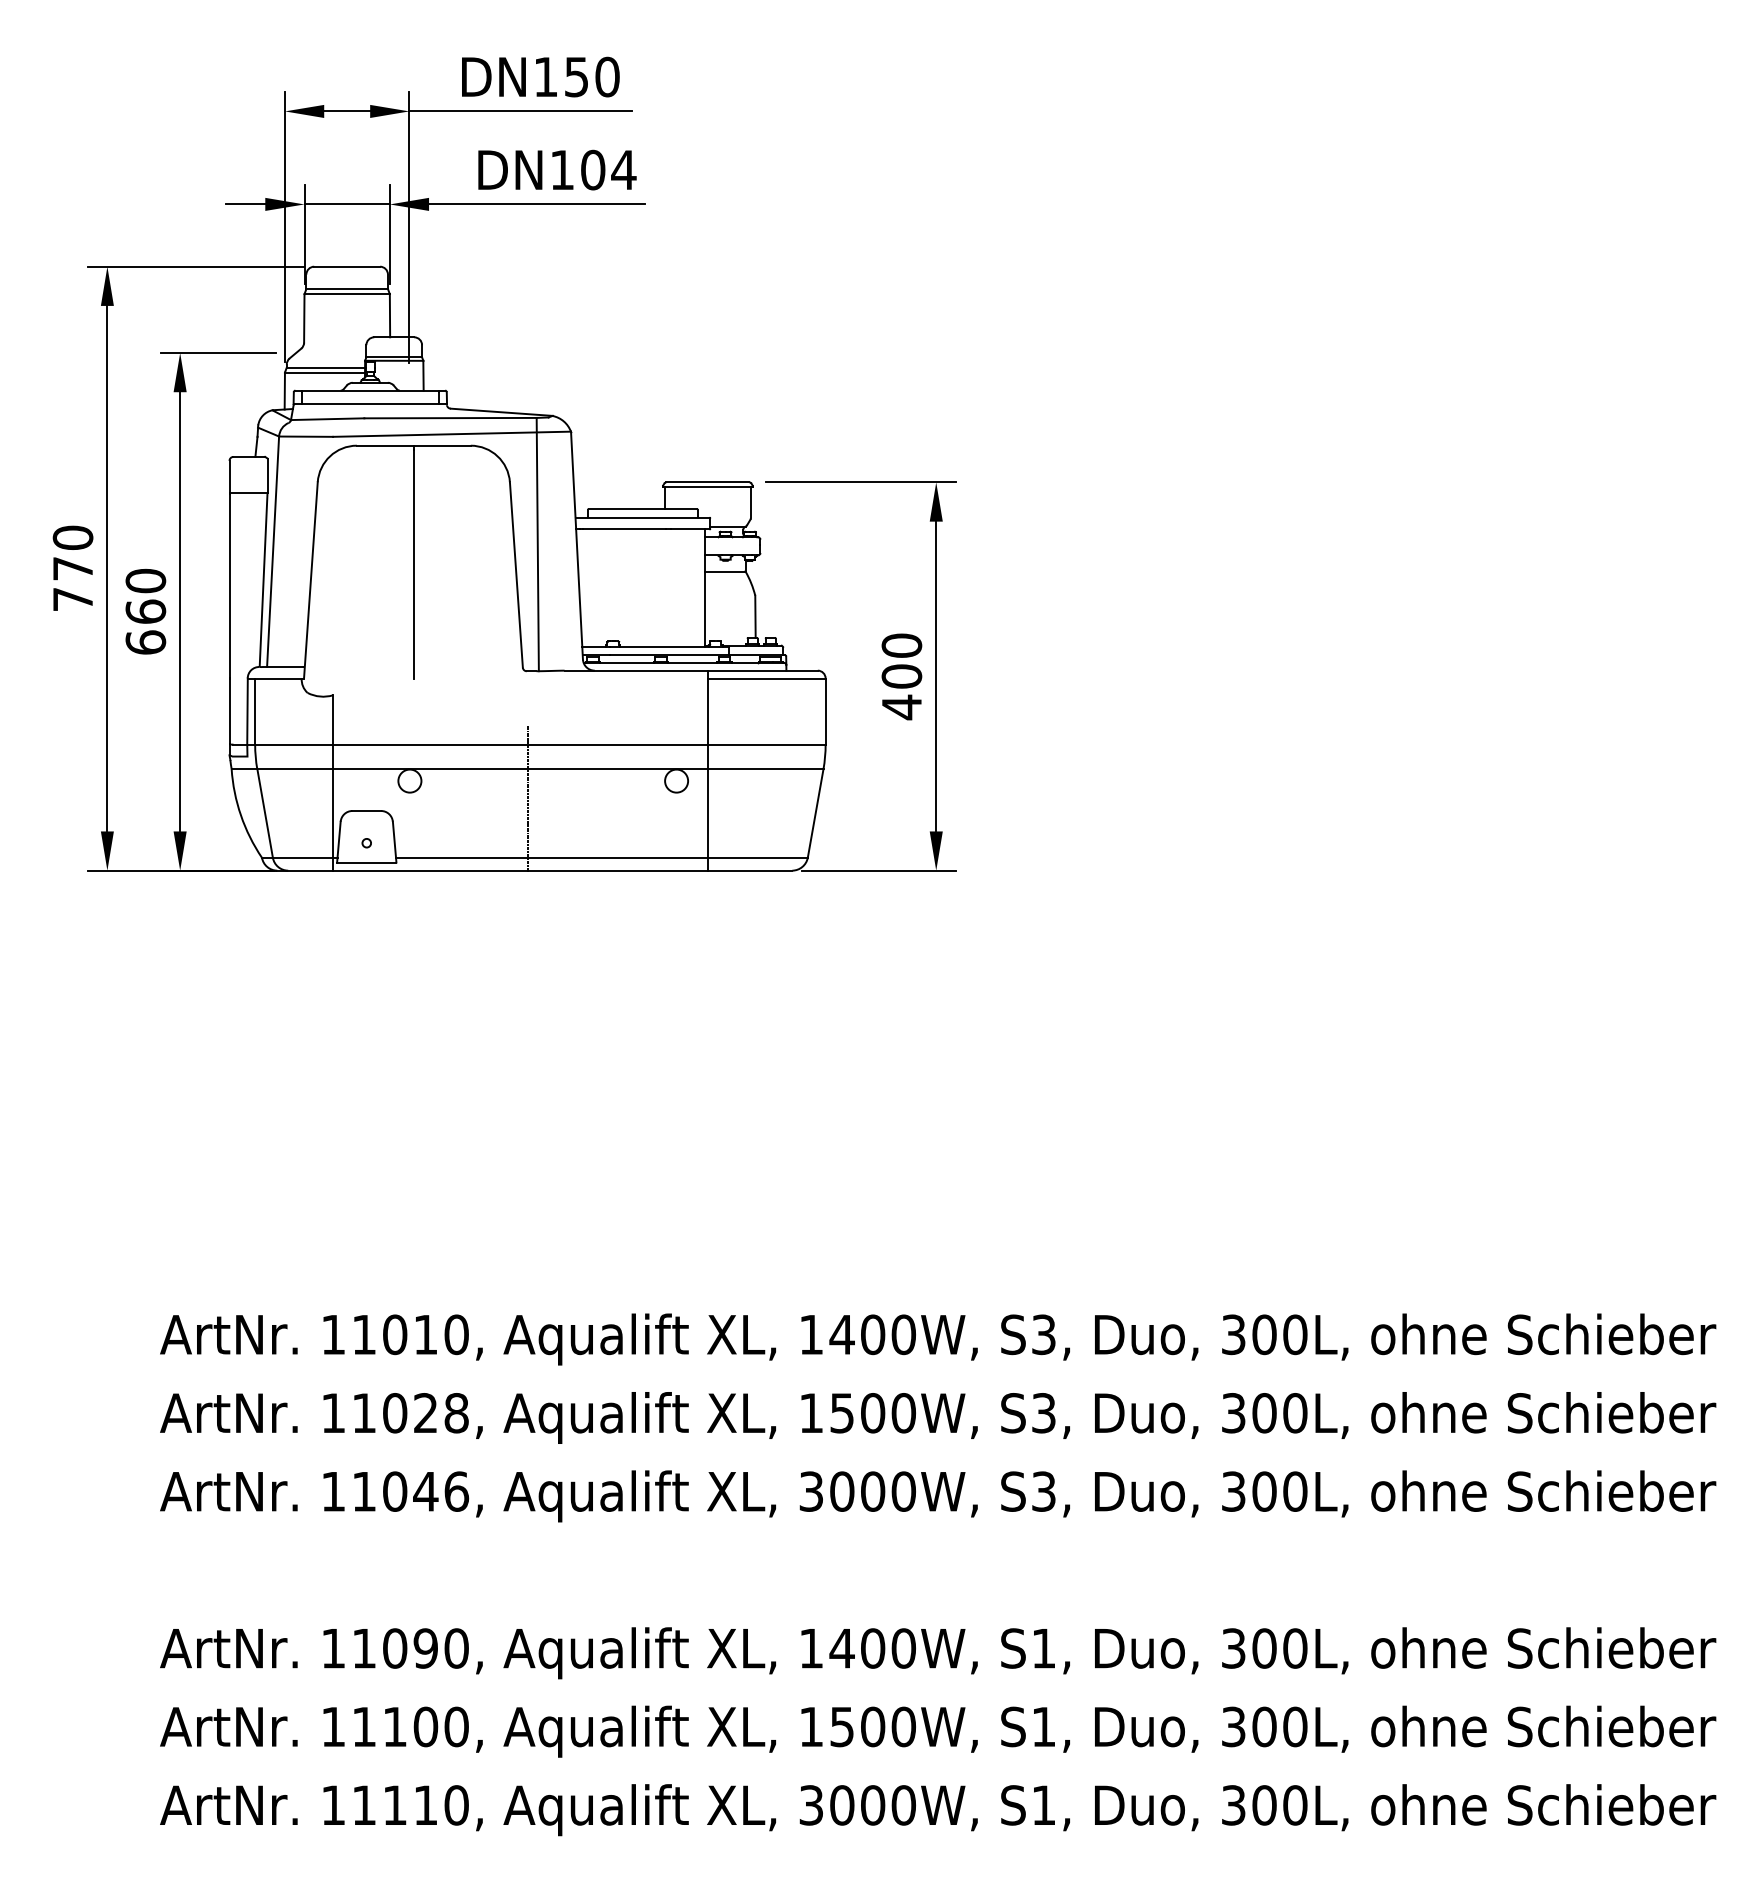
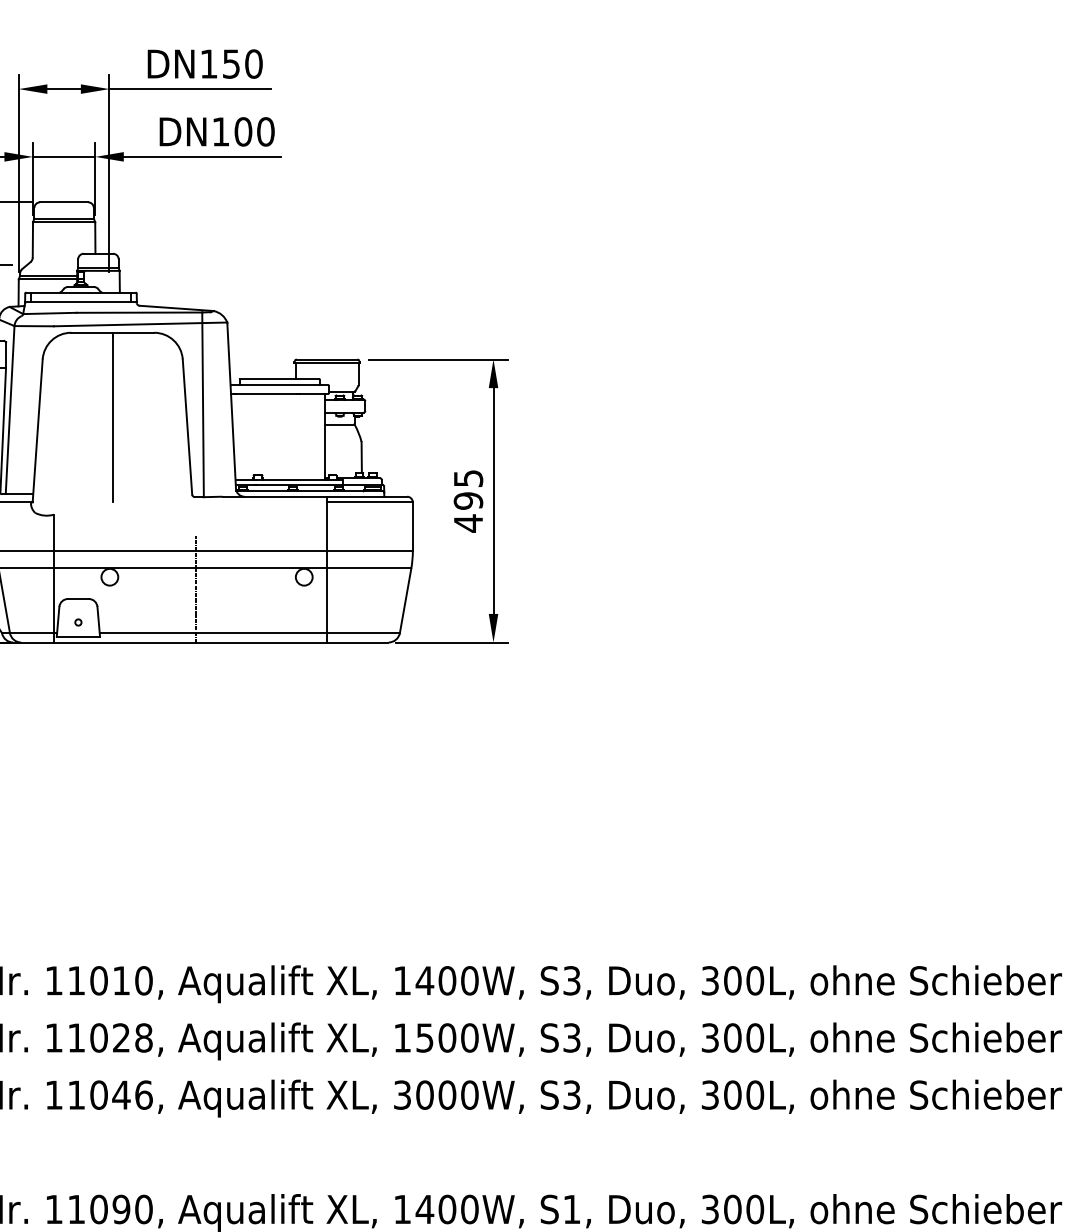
text: (623, 169) -> (265, 131), DN104 -> DN100
text: (901, 660) -> (468, 489), 400 -> 495

